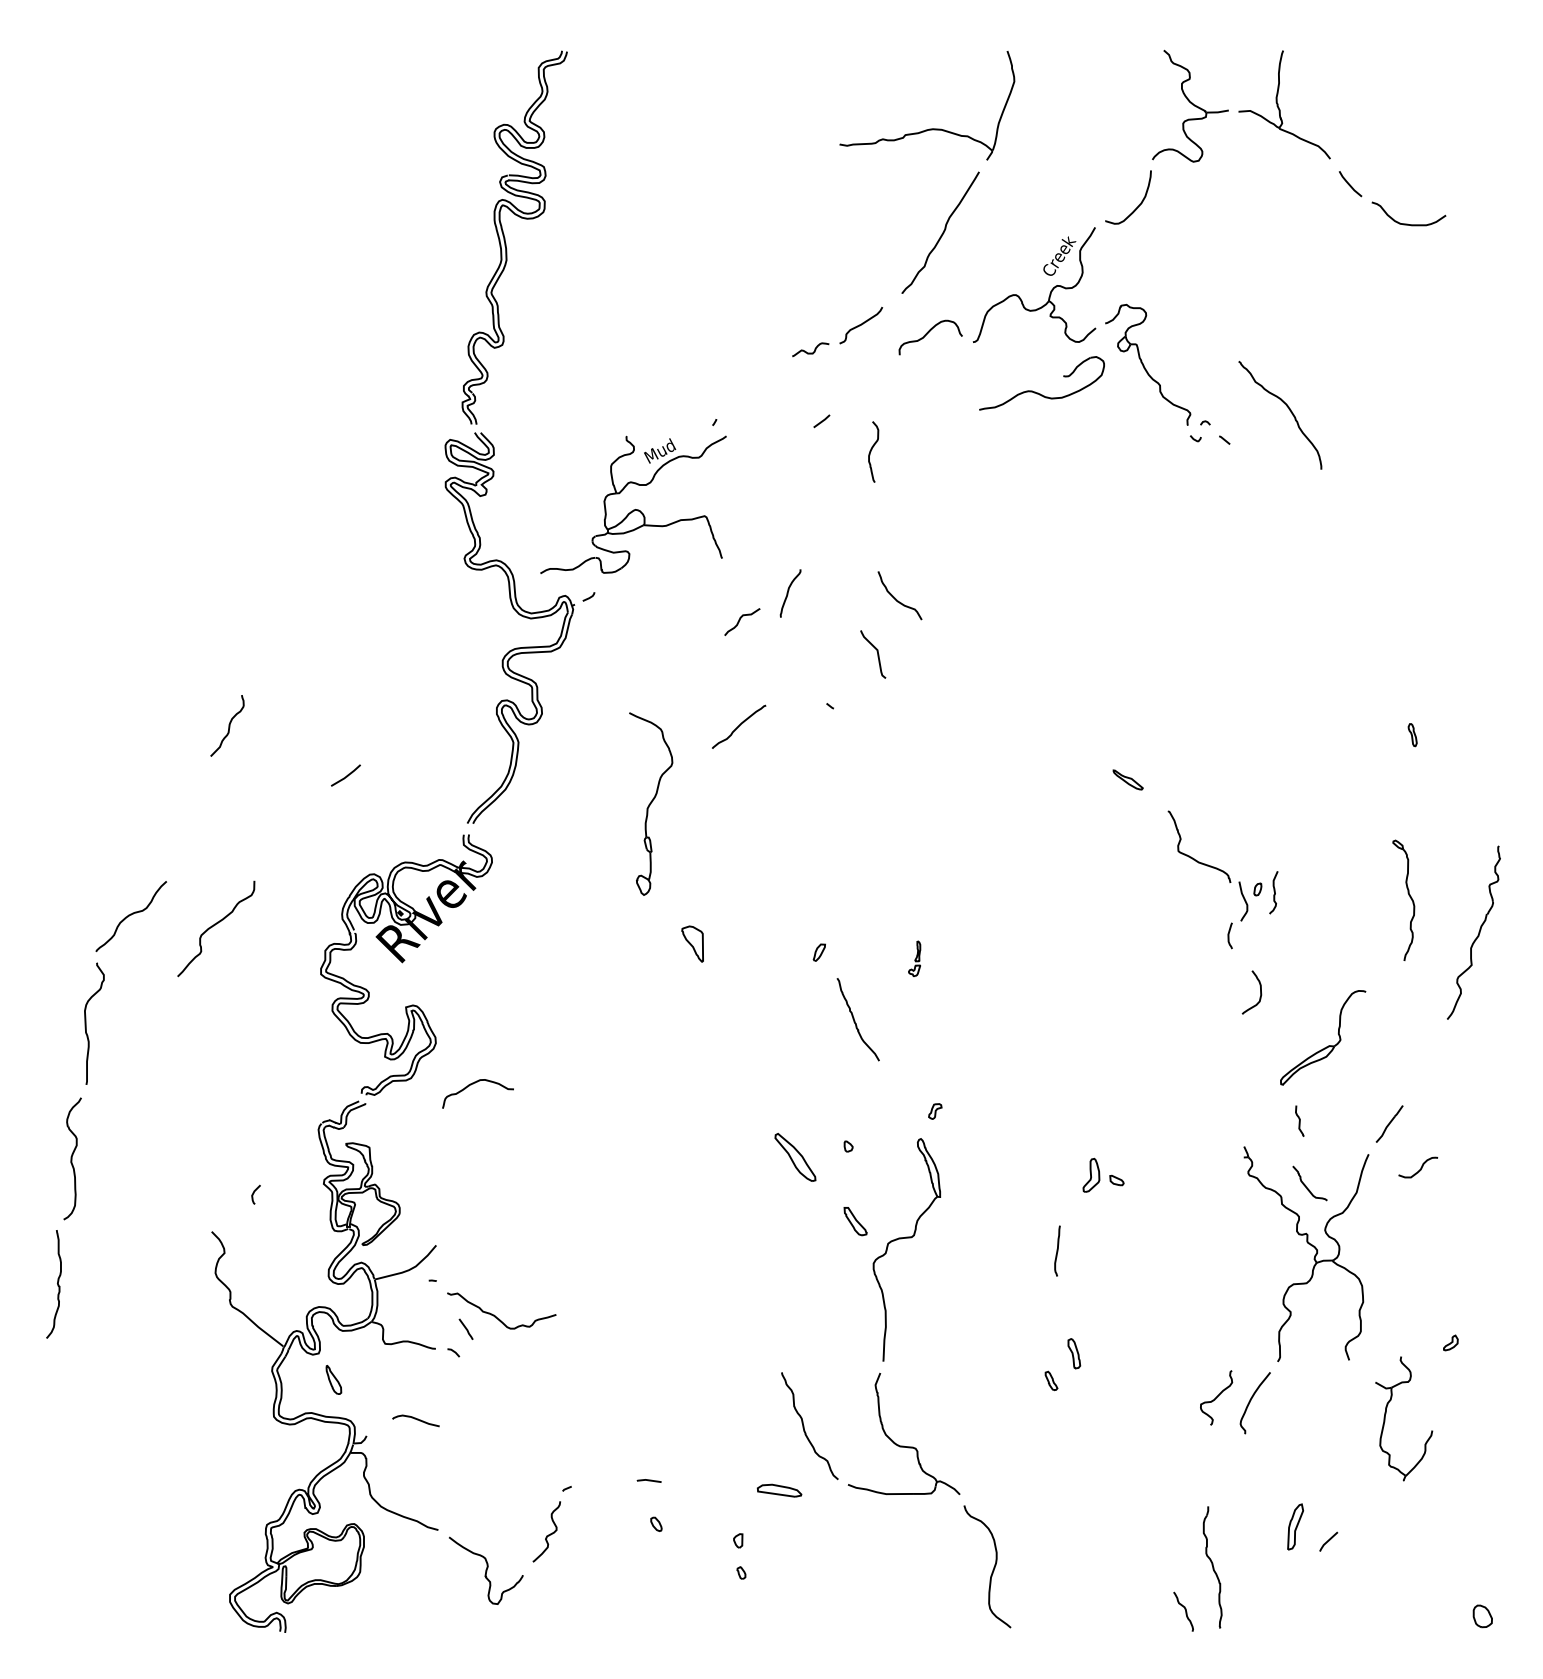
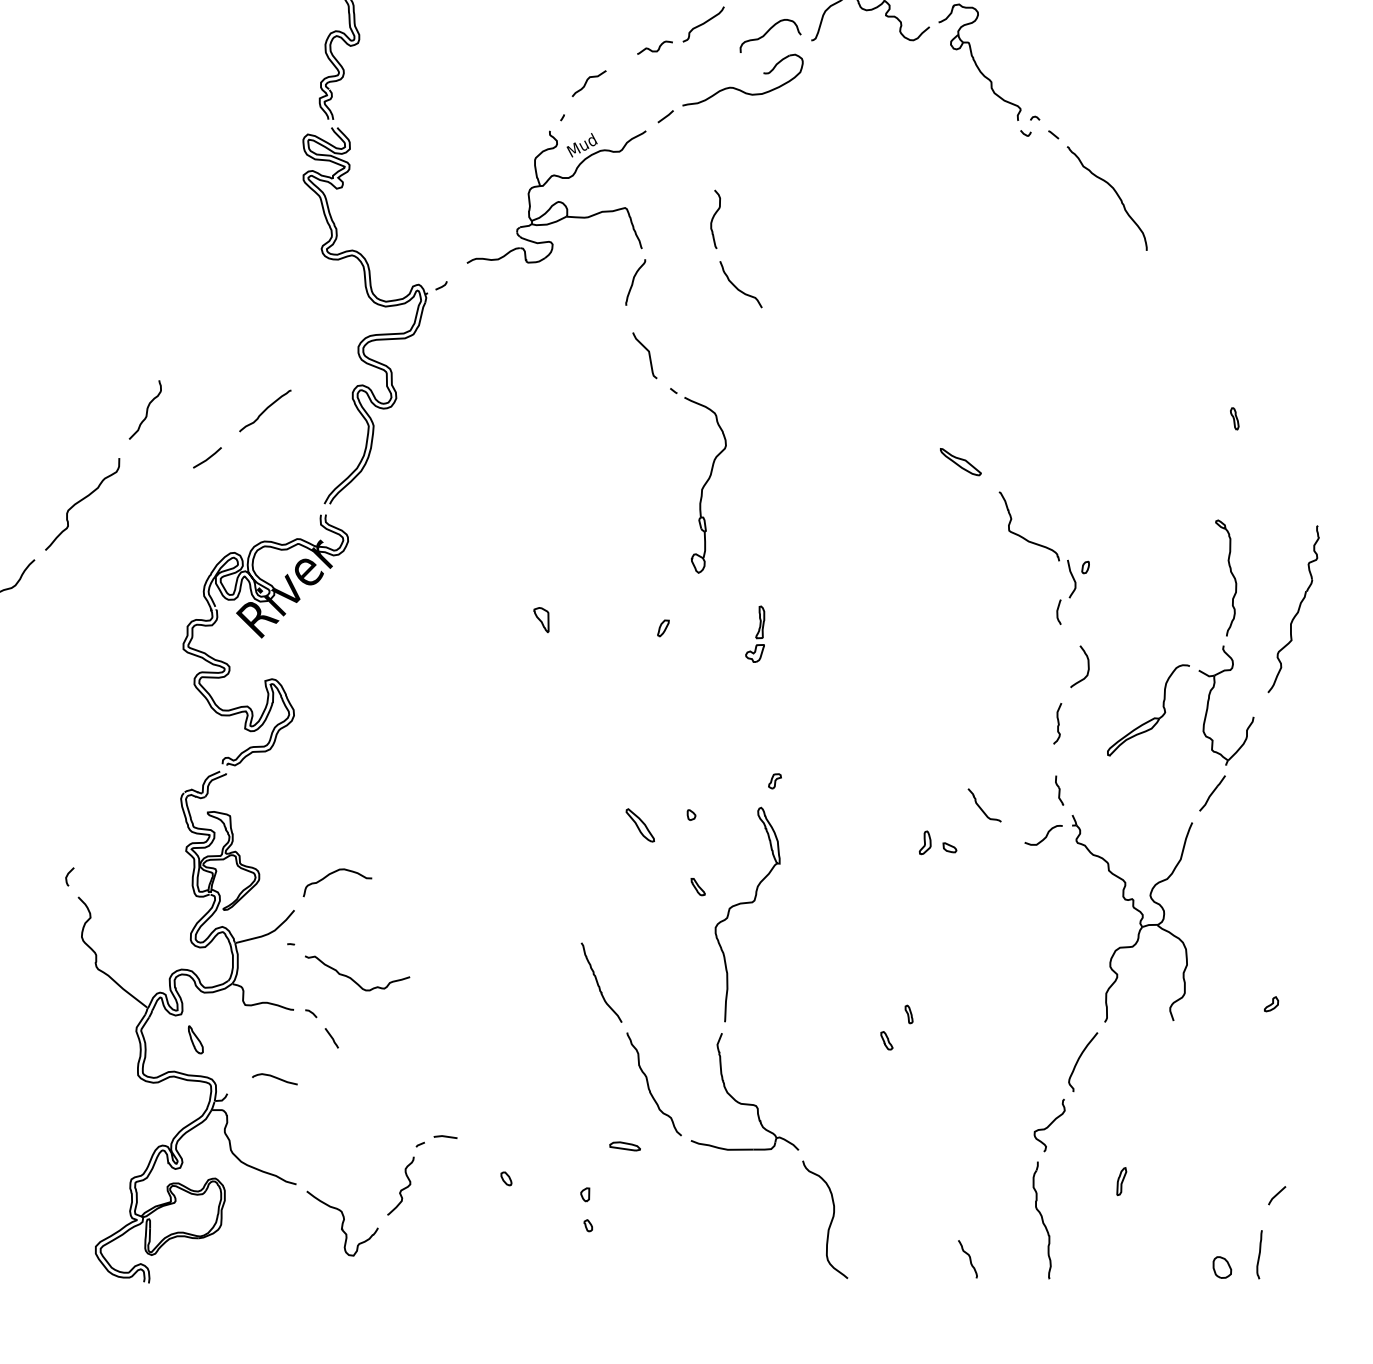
part: (1038, 392) -> (739, 88), moved
curve: (1288, 409) -> (1115, 192), moved
curve: (871, 451) -> (713, 218), moved
part: (633, 504) -> (556, 196), moved
curve: (740, 620) -> (587, 82), moved
curve: (877, 654) -> (649, 355), moved
curve: (228, 725) -> (146, 409), moved
curve: (739, 726) -> (265, 410), moved
part: (1127, 779) -> (960, 461), size x1.43
part: (651, 803) -> (705, 484), moved
curve: (1273, 891) -> (1057, 722), moved
curve: (214, 926) -> (80, 502), moved
part: (692, 943) -> (541, 619), size x0.71
part: (914, 958) -> (754, 633), size x1.67
curve: (855, 1020) -> (598, 983), moved
curve: (473, 1084) -> (333, 873), moved
part: (1299, 1120) -> (1059, 789), moved
part: (795, 1156) -> (640, 824), size x0.71
curve: (1420, 1167) -> (1045, 835), moved
part: (1090, 1175) -> (924, 842), size x0.71
curve: (1306, 1185) -> (981, 807), moved
curve: (254, 1193) -> (68, 875), moved
part: (855, 1220) -> (698, 886), size x0.62
curve: (1057, 1250) -> (1259, 1254), moved
line: (465, 1328) -> (331, 1037), moved
part: (1074, 1353) -> (909, 1014), size x0.62
curve: (1216, 1397) -> (1049, 1125), moved
part: (1386, 1414) -> (1209, 701), moved
line: (648, 1480) -> (444, 1136), moved
part: (779, 1490) -> (624, 1146), size x0.71
part: (1294, 1527) -> (1120, 1181), size x0.62
line: (1328, 1541) -> (1276, 1195), moved
curve: (1185, 1611) -> (969, 1258), moved
part: (1482, 1616) -> (1222, 1267), moved

